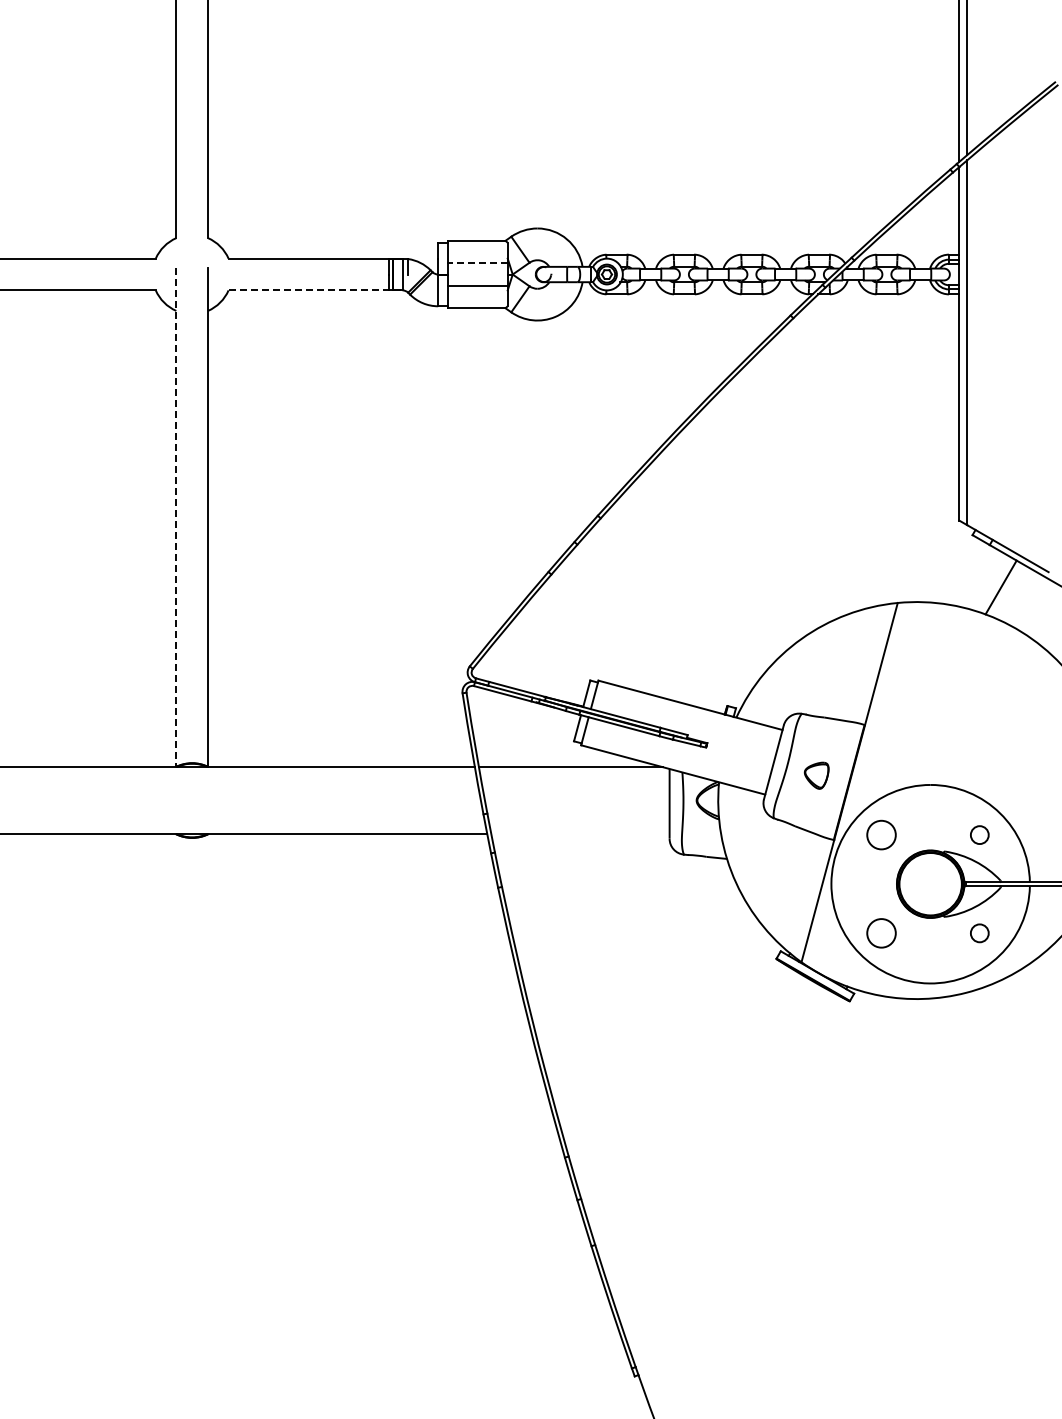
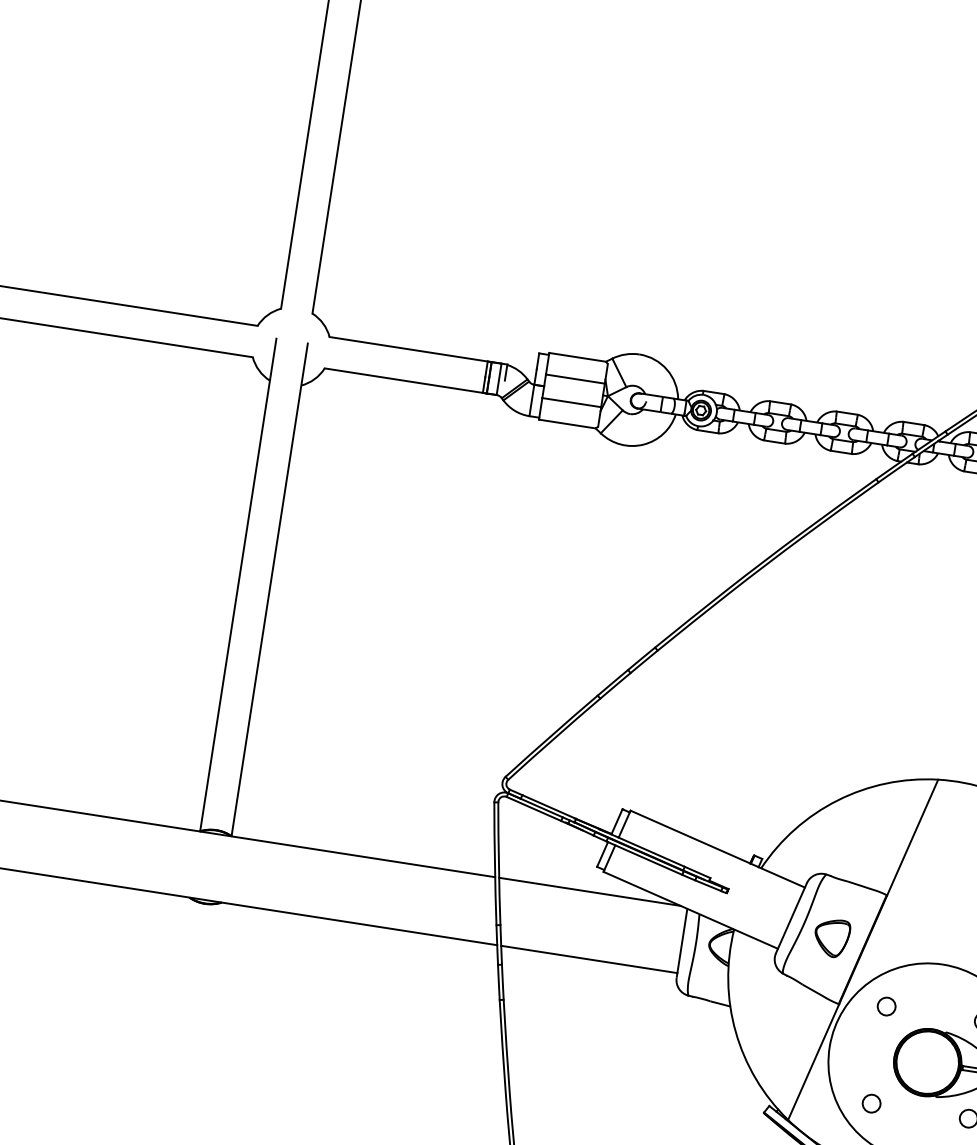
line: (477, 262) -> (574, 378), dashed -> solid
line: (315, 290) -> (410, 381), dashed -> solid
line: (176, 518) -> (238, 585), dashed -> solid
part: (816, 775) -> (831, 937), size x1.43
line: (580, 834) -> (589, 959), added
circle: (881, 835) -> (886, 1006), size x0.62
circle: (881, 933) -> (871, 1103), size x0.62

